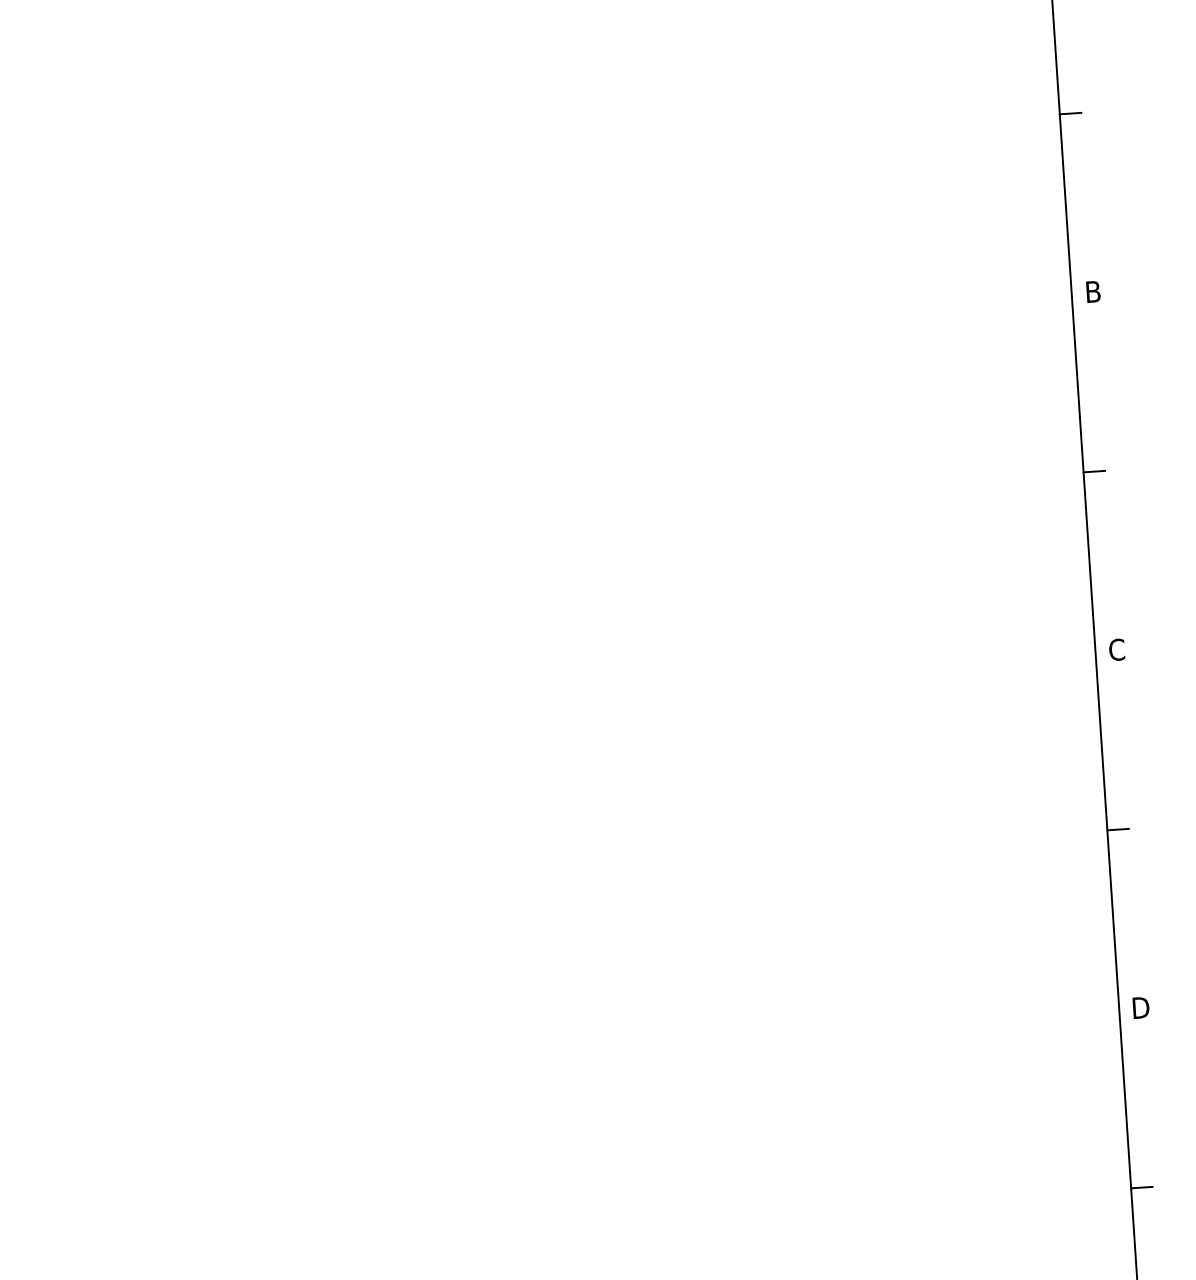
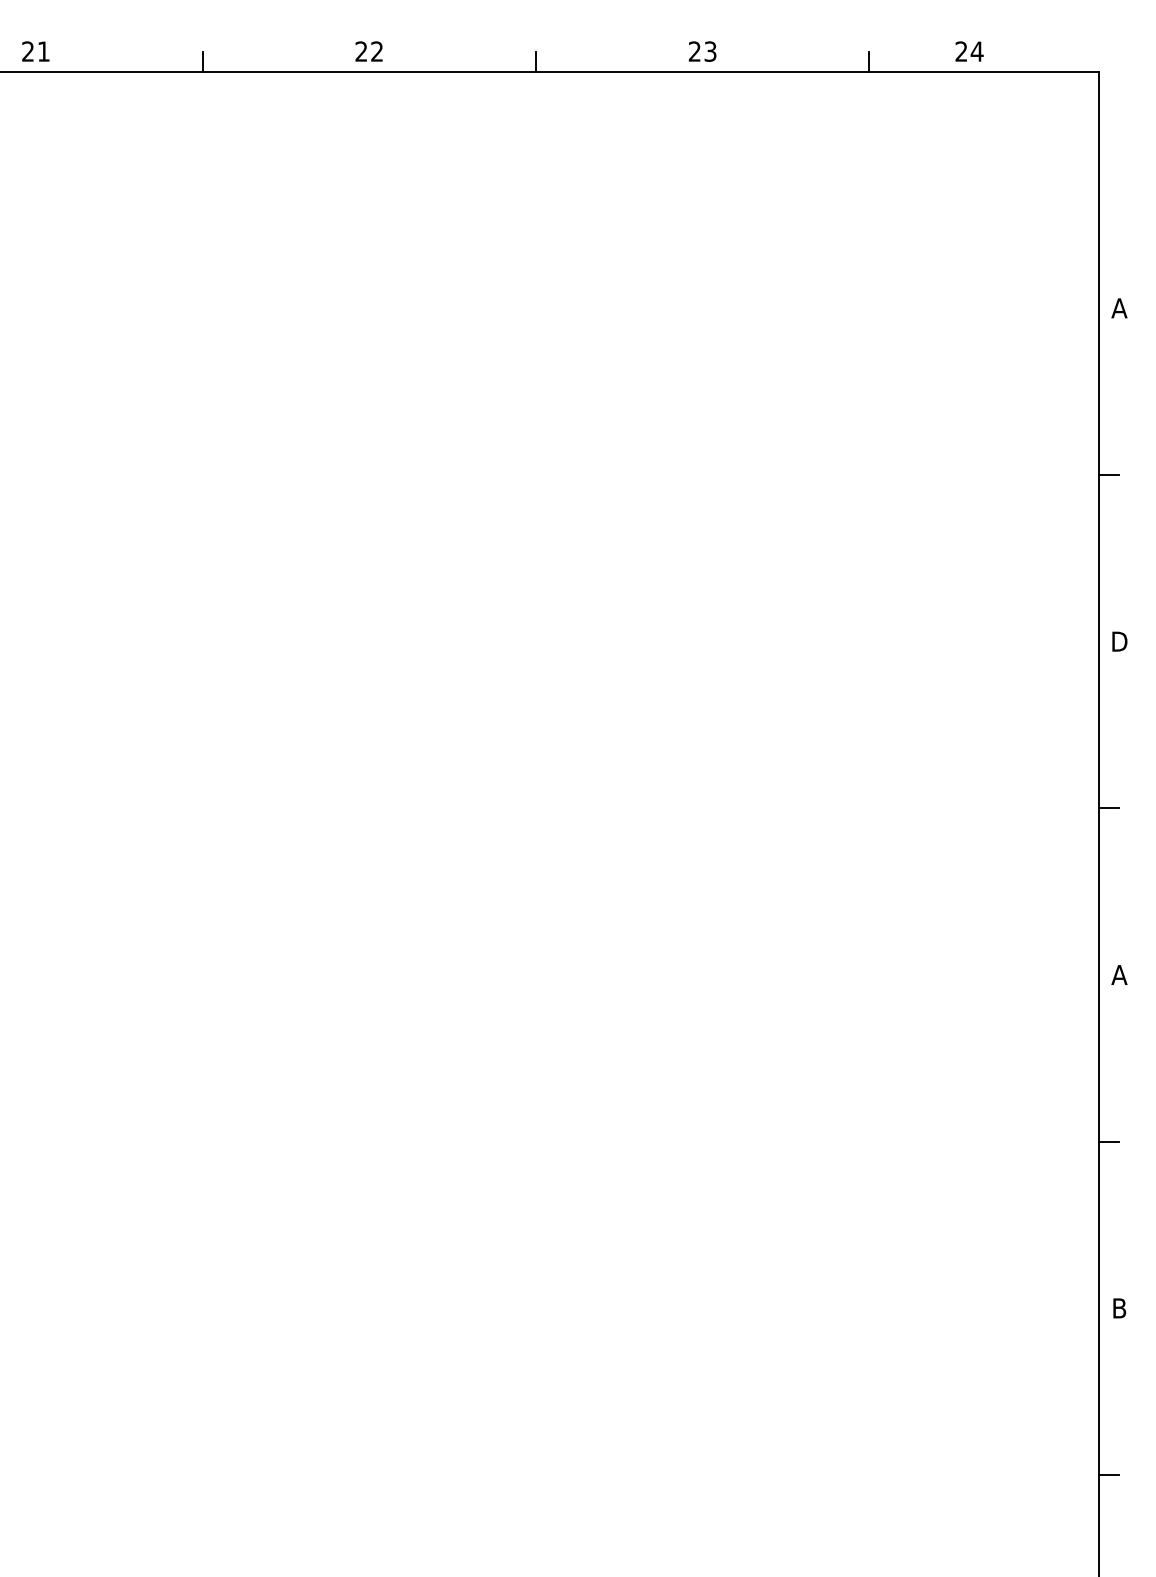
text: (1093, 291) -> (1119, 641), B -> D
text: (1116, 649) -> (1119, 974), C -> A
text: (1140, 1007) -> (1119, 1308), D -> B

